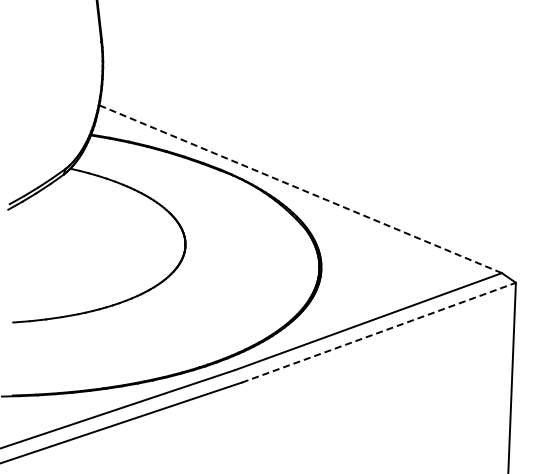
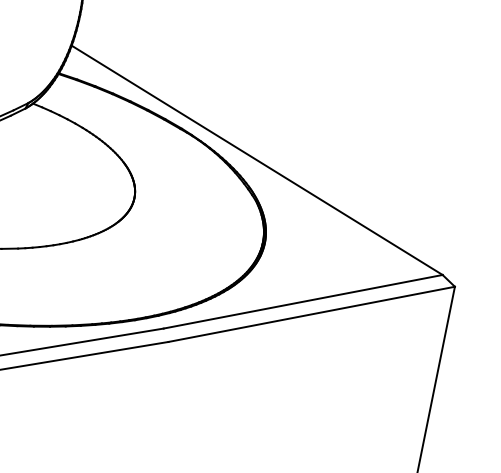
line: (301, 189) -> (257, 160), dashed -> solid
line: (378, 332) -> (311, 314), dashed -> solid

